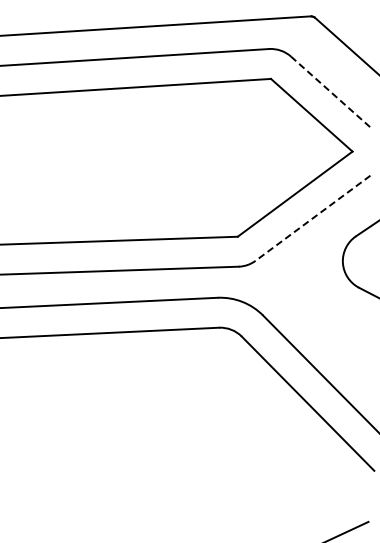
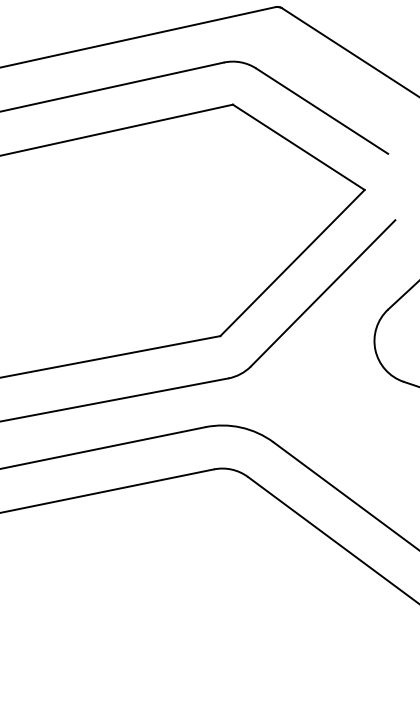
line: (331, 92) -> (321, 110), dashed -> solid
line: (312, 218) -> (322, 293), dashed -> solid

